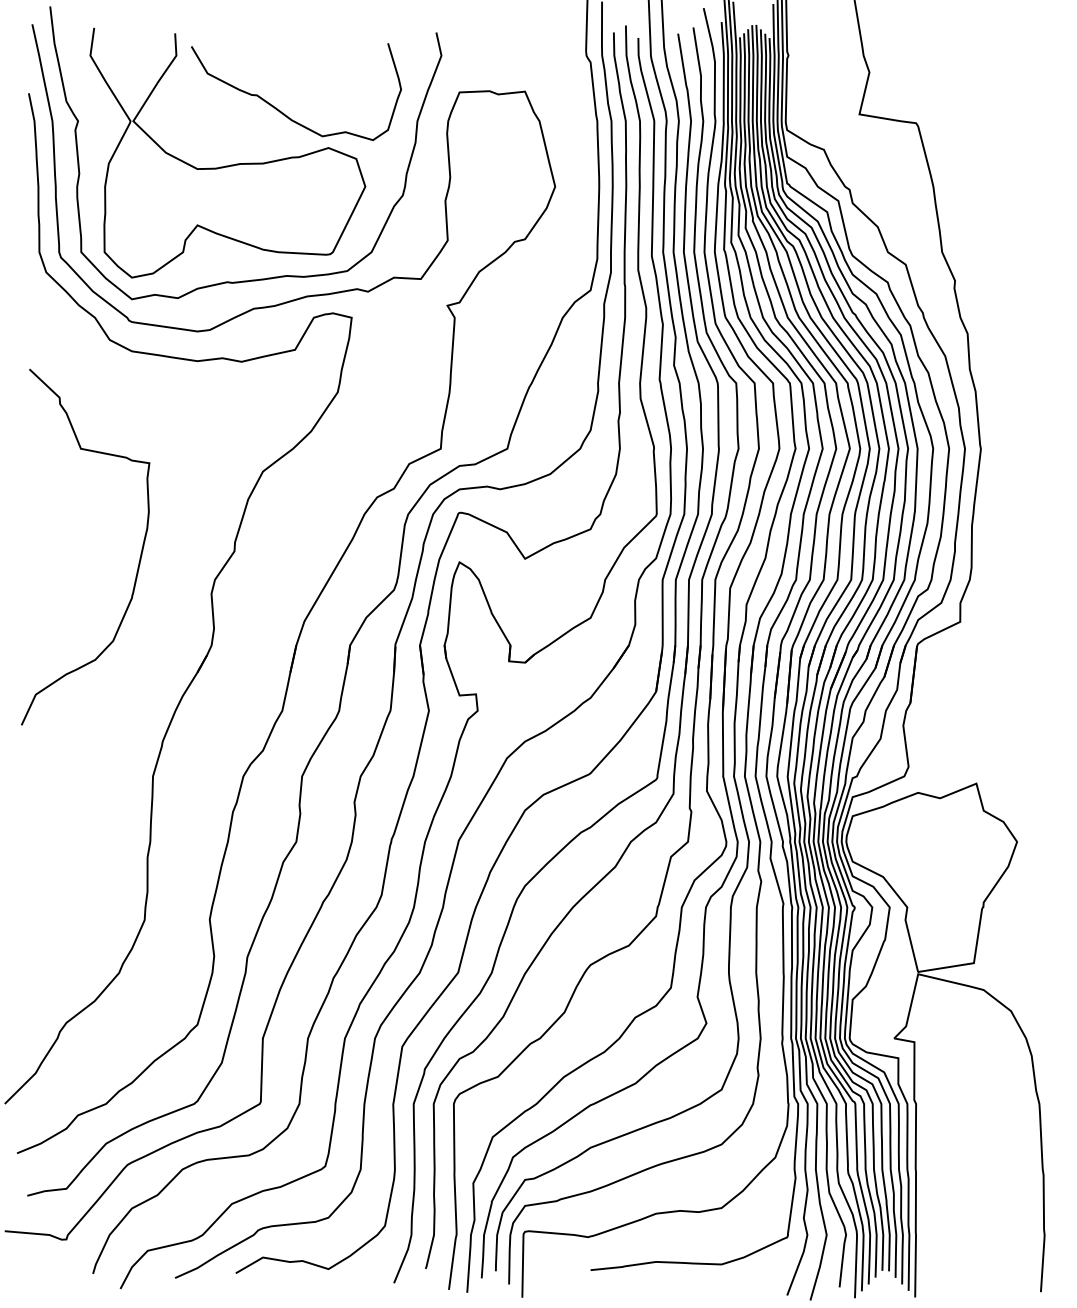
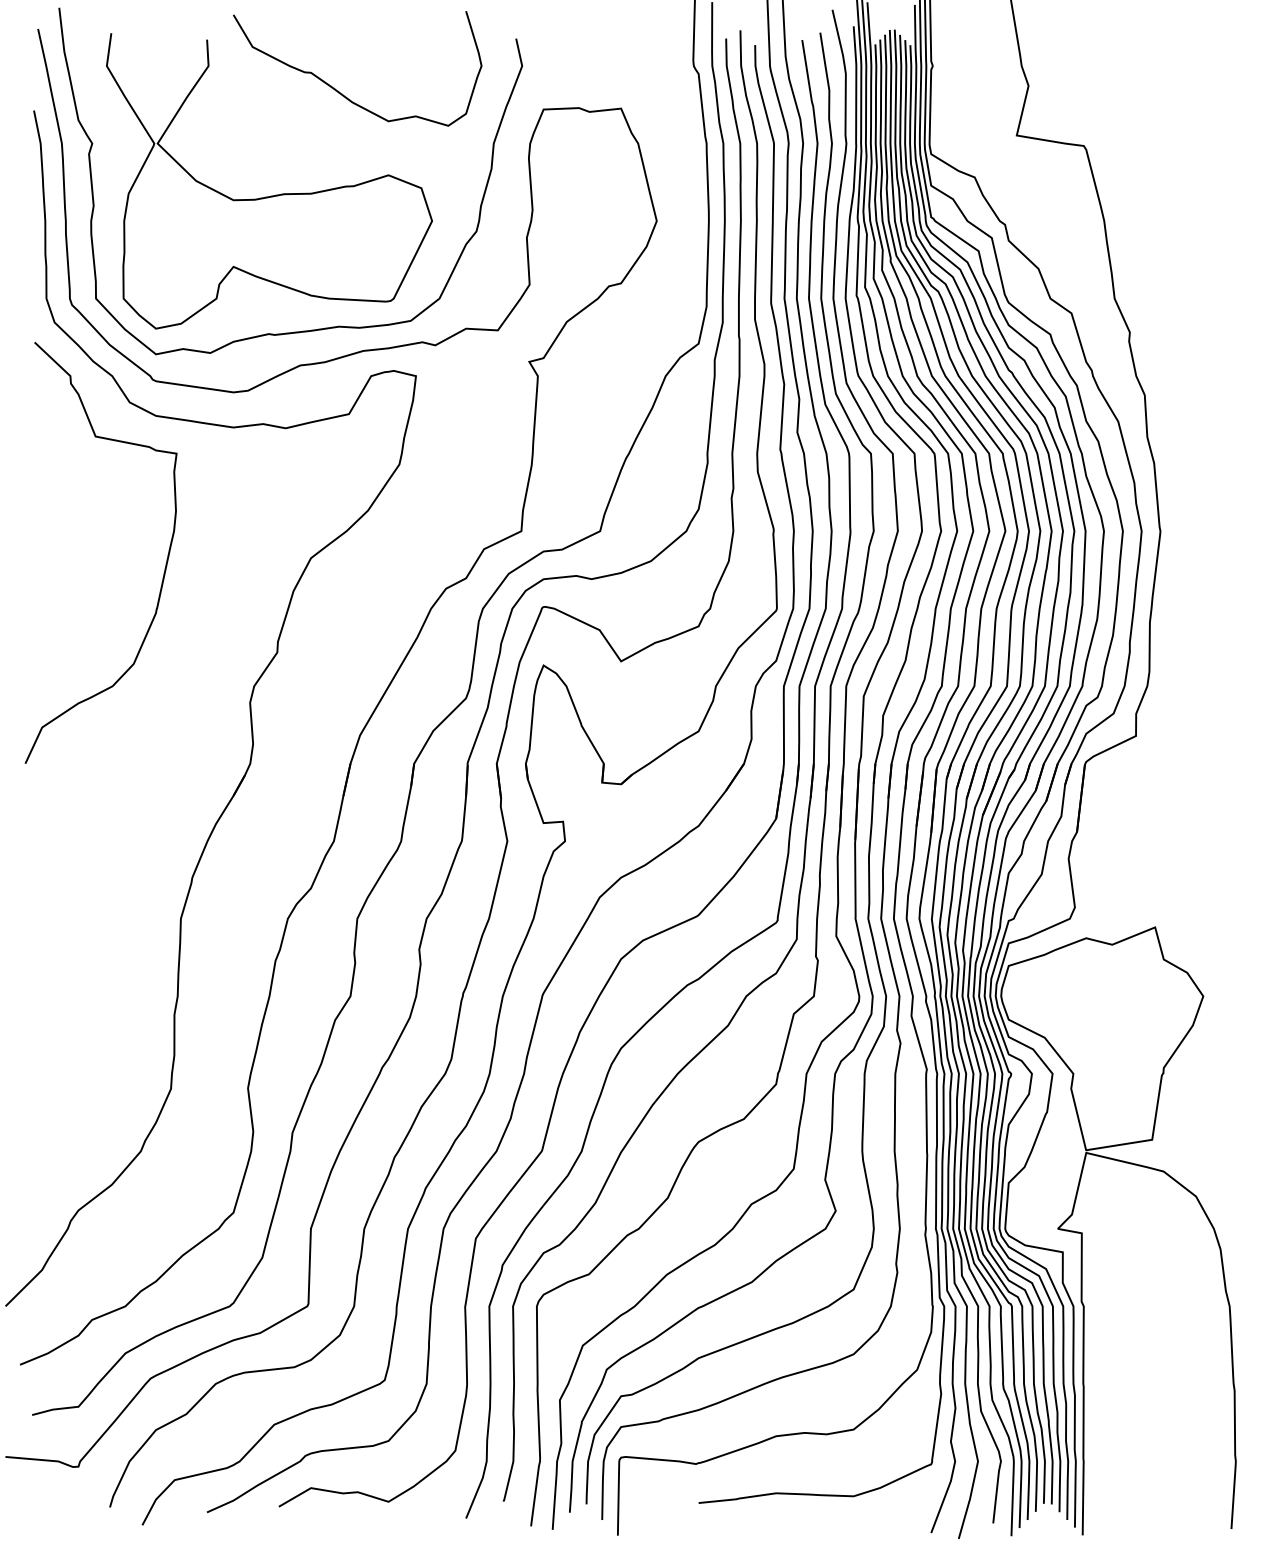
curve: (283, 112) -> (342, 93), moved
curve: (139, 557) -> (164, 565), moved

